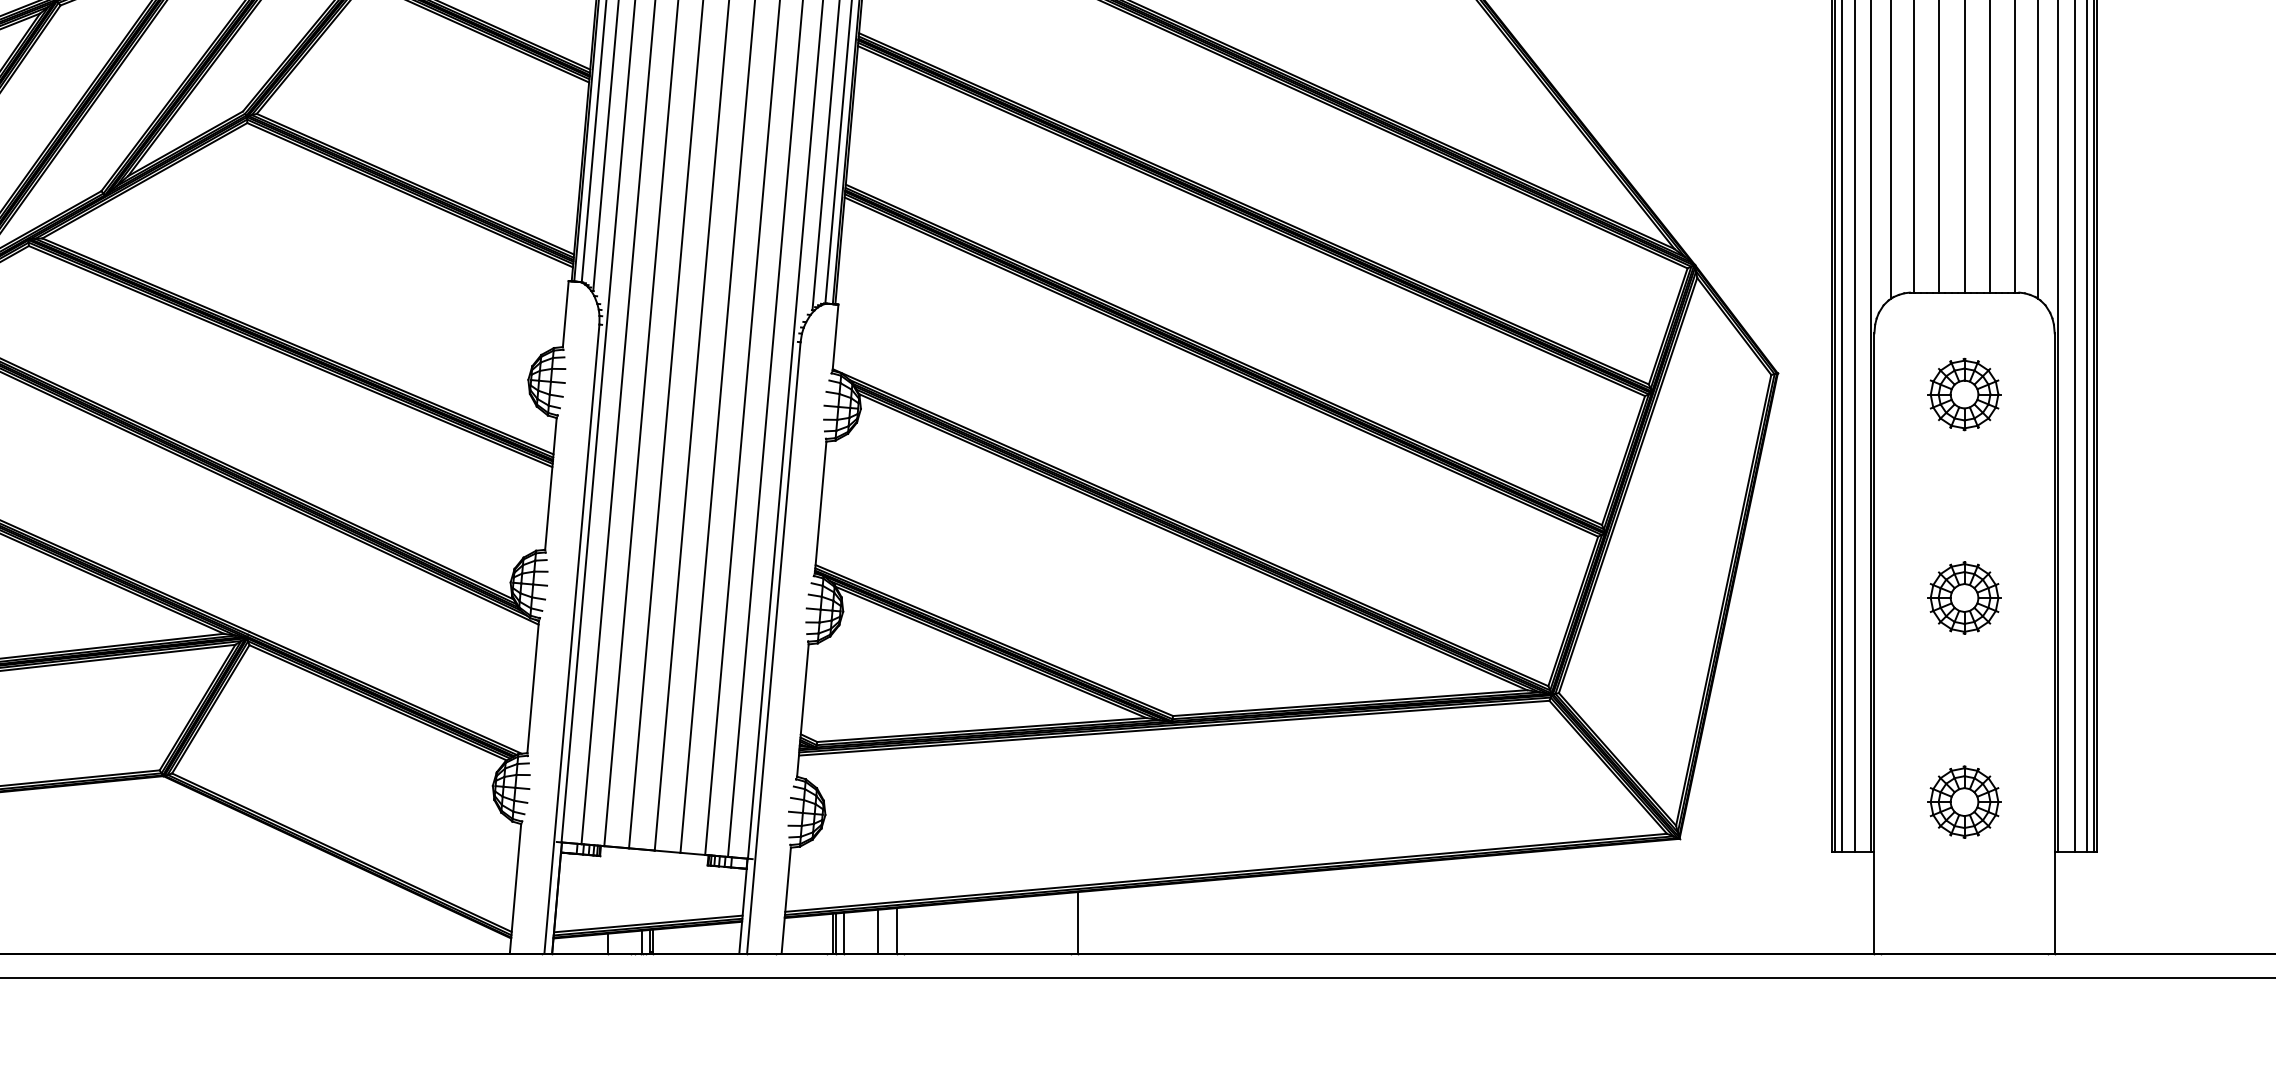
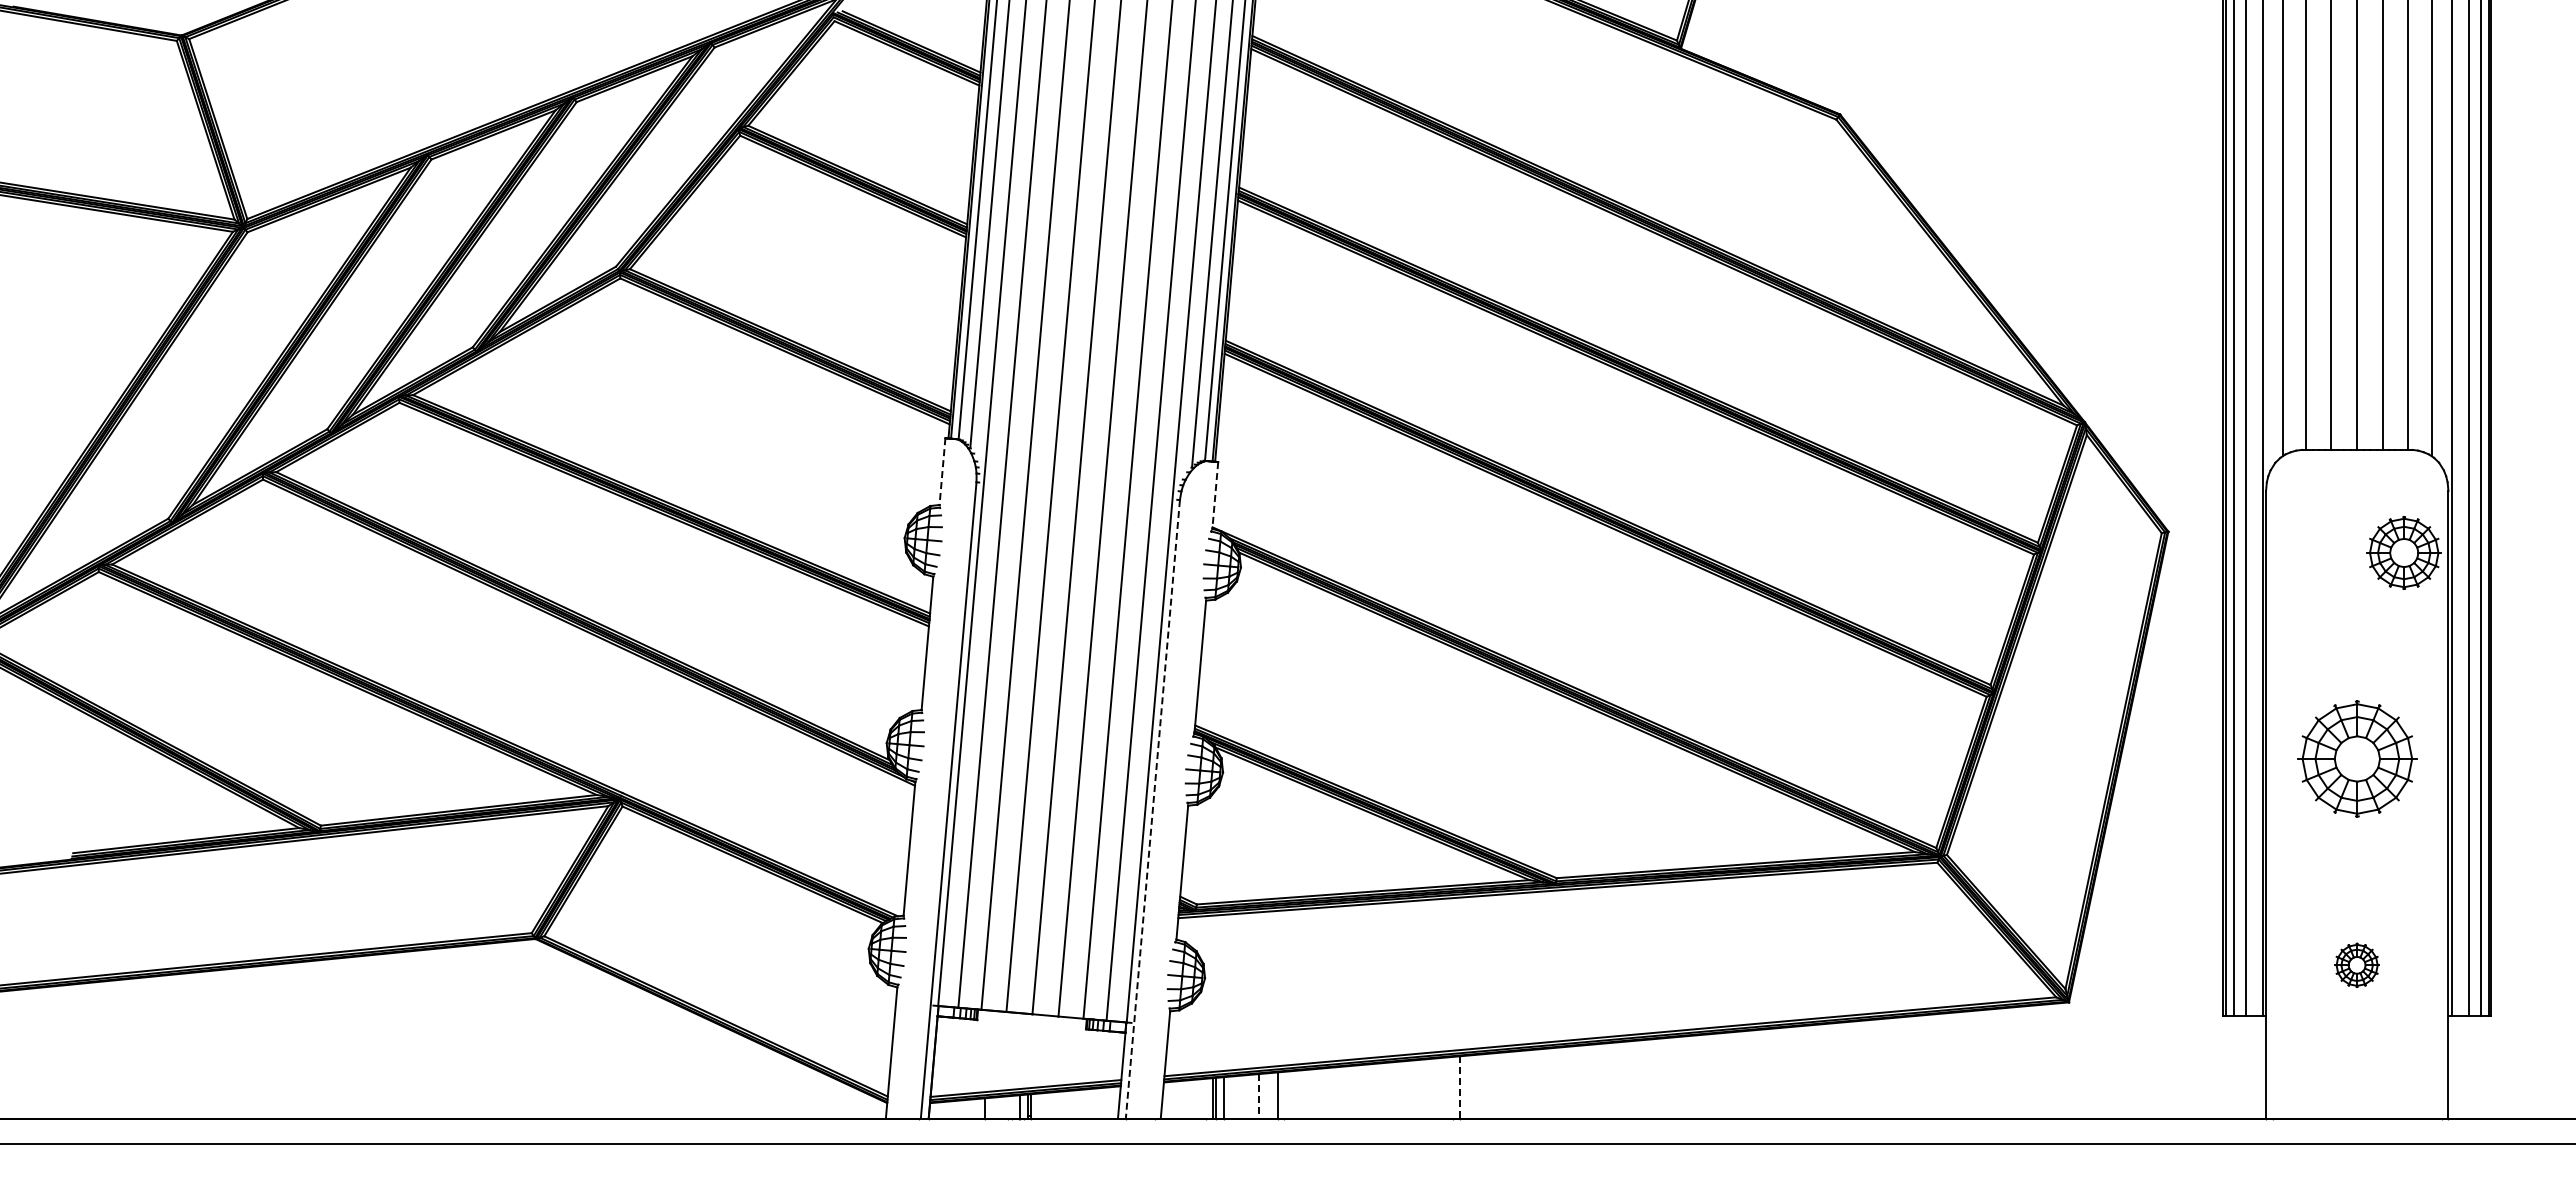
line: (565, 313) -> (942, 471), solid -> dashed
line: (835, 337) -> (1215, 495), solid -> dashed
part: (1963, 394) -> (2403, 552), moved
part: (1963, 597) -> (2356, 758), size x1.6
line: (773, 648) -> (1152, 809), solid -> dashed
part: (1963, 802) -> (2356, 965), size x0.6
line: (1077, 923) -> (1460, 1088), solid -> dashed
line: (878, 931) -> (1258, 1096), solid -> dashed

